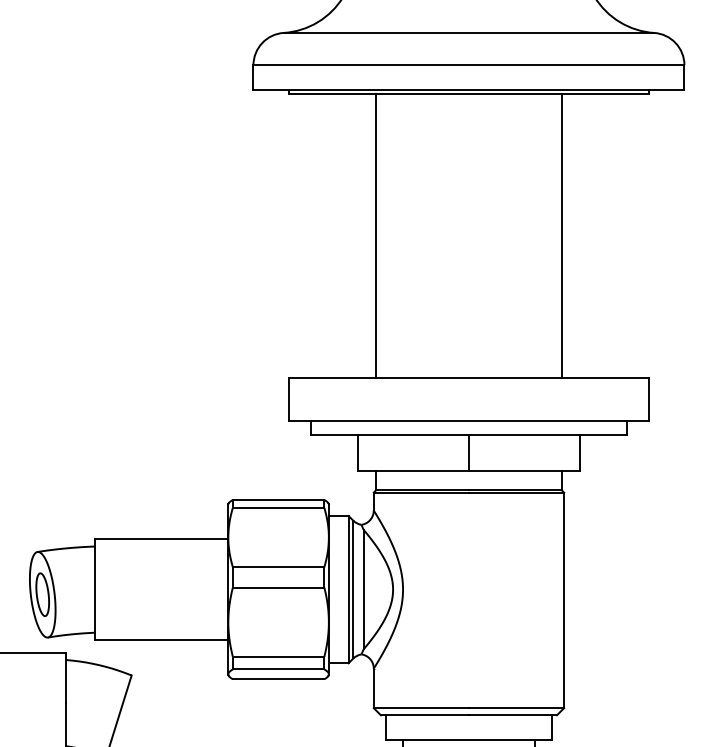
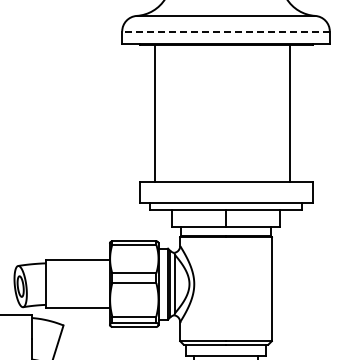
line: (469, 65) -> (226, 31), solid -> dashed
line: (376, 235) -> (155, 113), moved
line: (561, 235) -> (289, 113), moved

